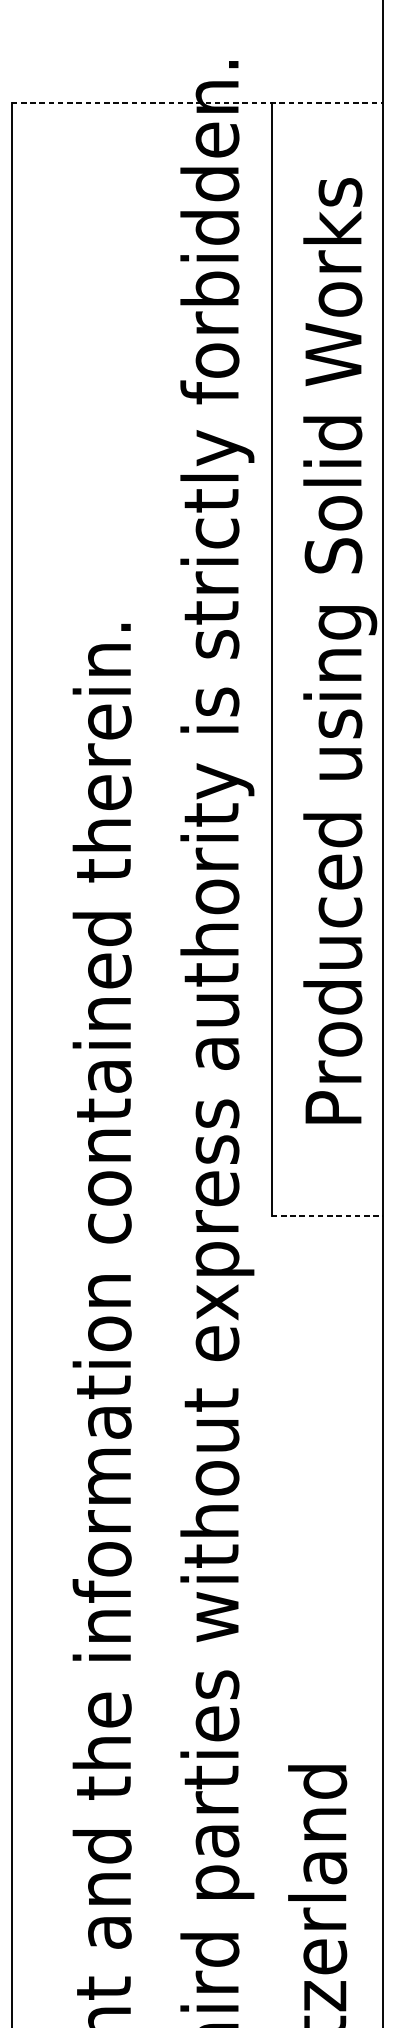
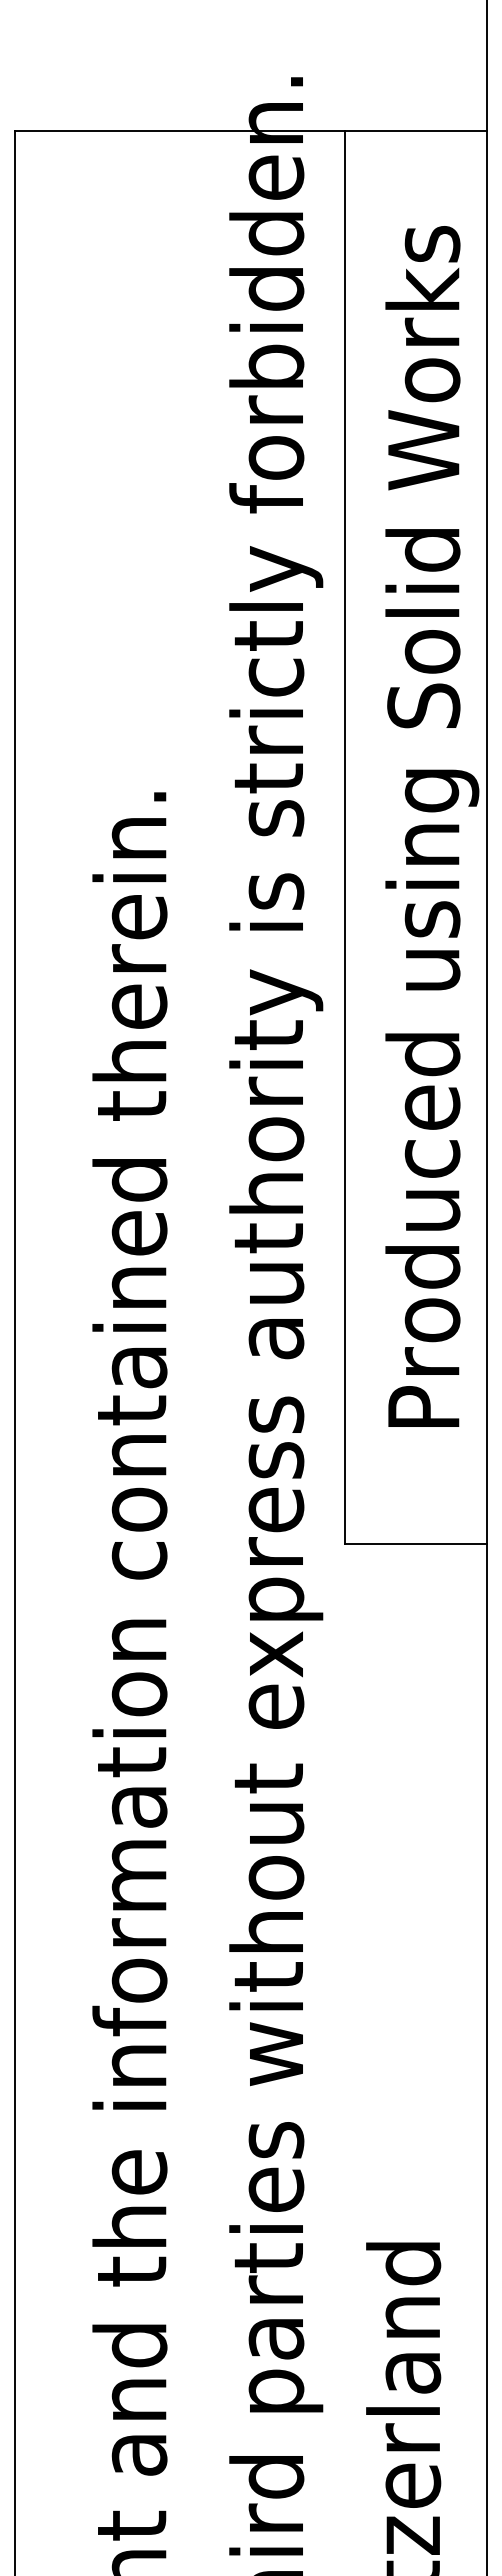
line: (197, 102) -> (251, 130), dashed -> solid
line: (327, 1215) -> (416, 1544), dashed -> solid

